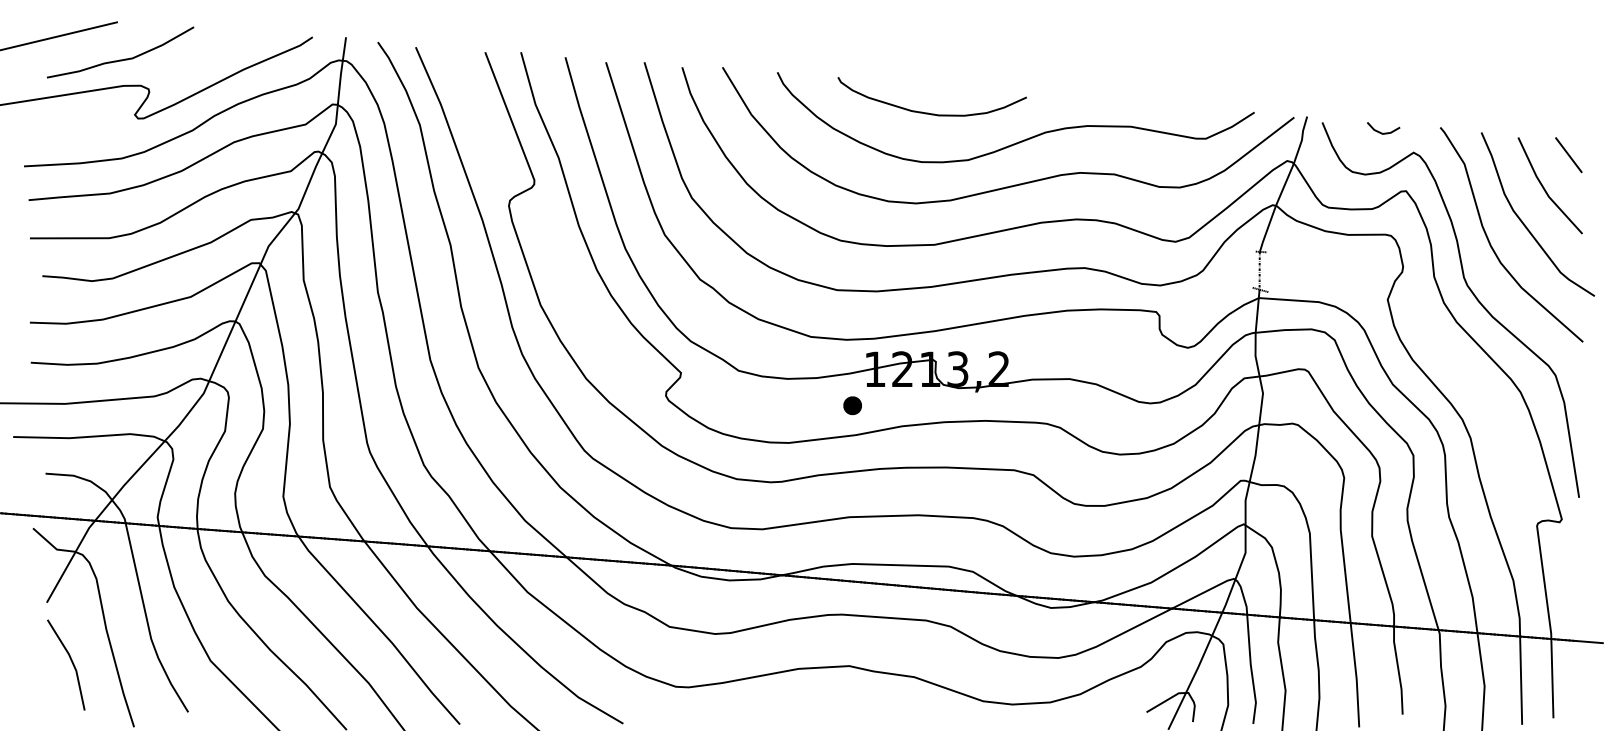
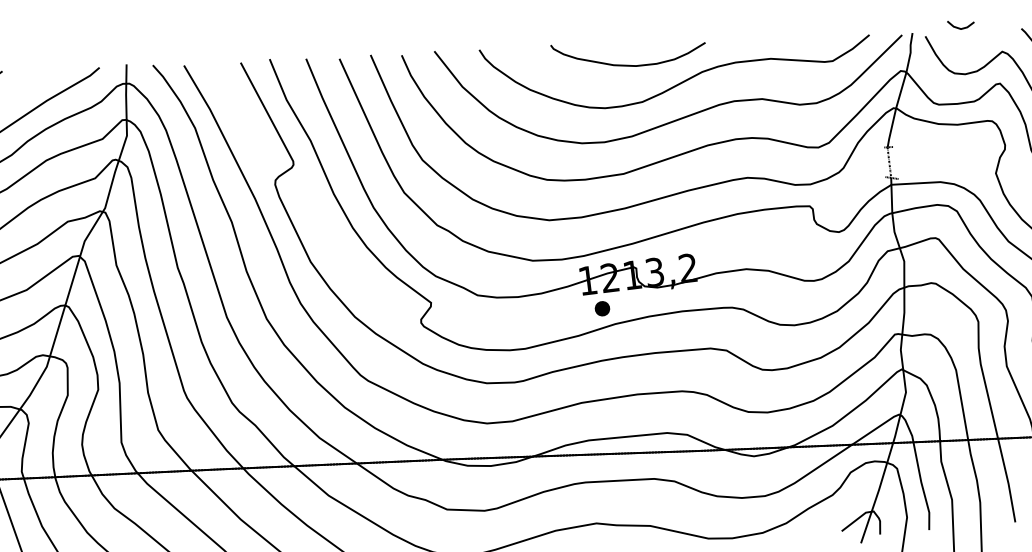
curve: (928, 112) -> (627, 64), moved
line: (1382, 132) -> (960, 27), moved
part: (852, 405) -> (602, 308), moved

